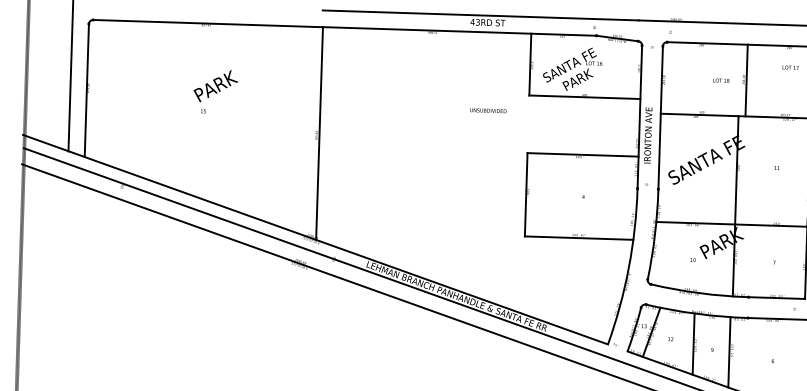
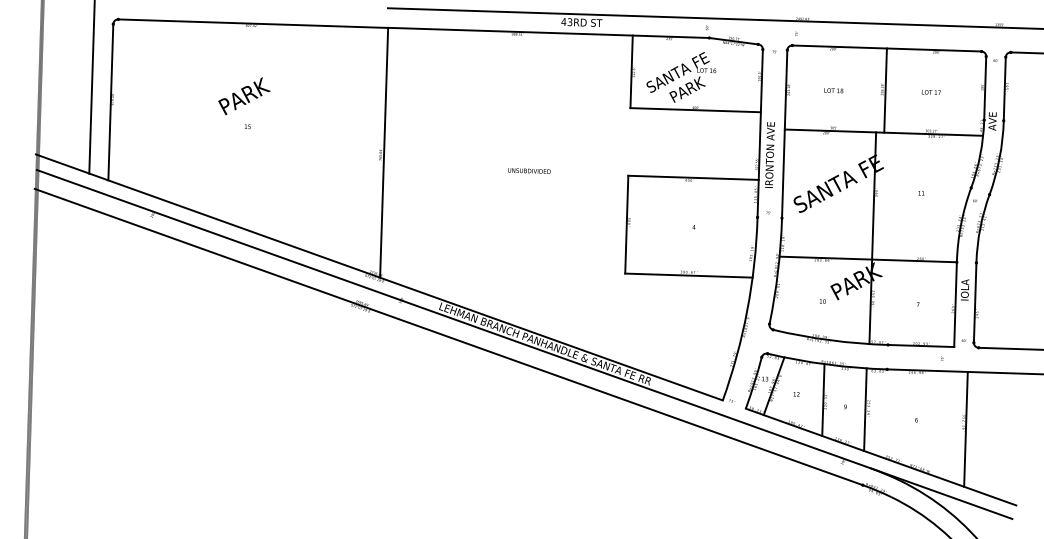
text: (789, 67) -> (930, 92), moved
text: (720, 80) -> (833, 90), moved
text: (215, 86) -> (244, 96), moved
text: (488, 110) -> (529, 170), moved

